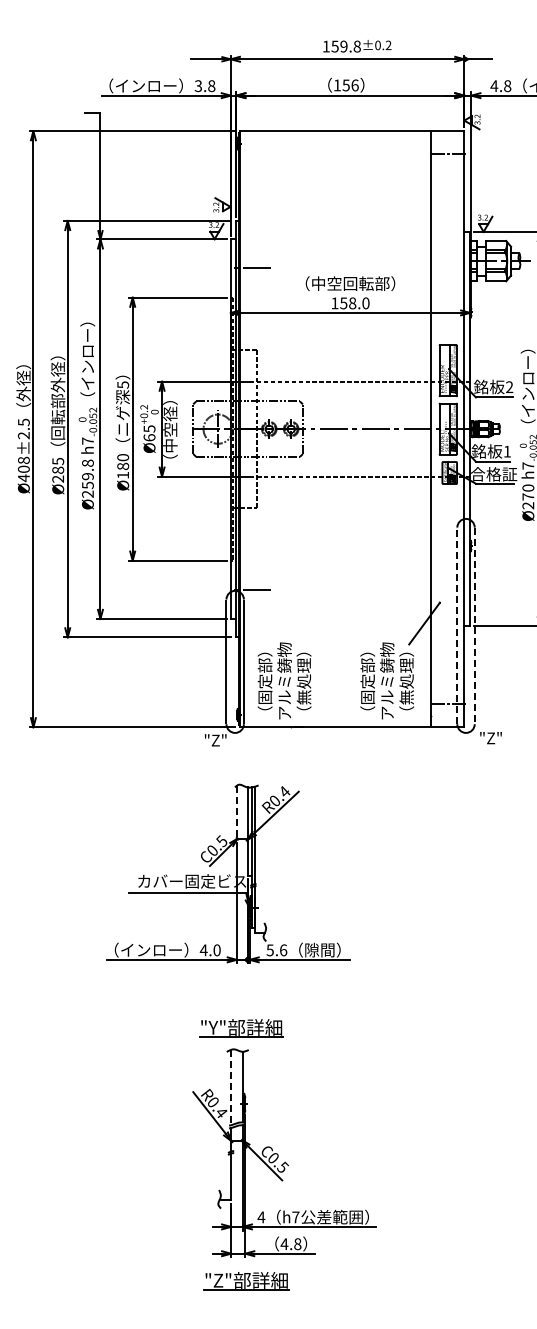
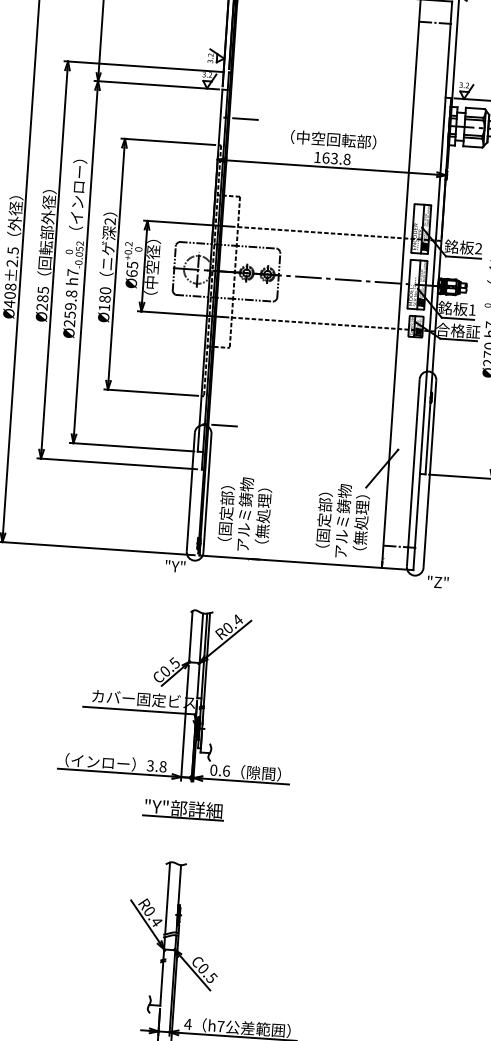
text: (354, 303) -> (336, 158), 158.0 -> 163.8
text: (123, 384) -> (110, 221), 5 -> 2
line: (457, 625) -> (413, 472), dashed -> solid
line: (474, 626) -> (429, 474), dashed -> solid
text: (215, 740) -> (175, 566), "Z" -> "Y"
line: (236, 812) -> (190, 636), dashed -> solid
text: (209, 950) -> (155, 766), 4.0 -> 3.8
text: (269, 950) -> (213, 770), 5.6 -> 0.6
part: (241, 1028) -> (183, 809), moved
line: (231, 1087) -> (167, 898), dashed -> solid

